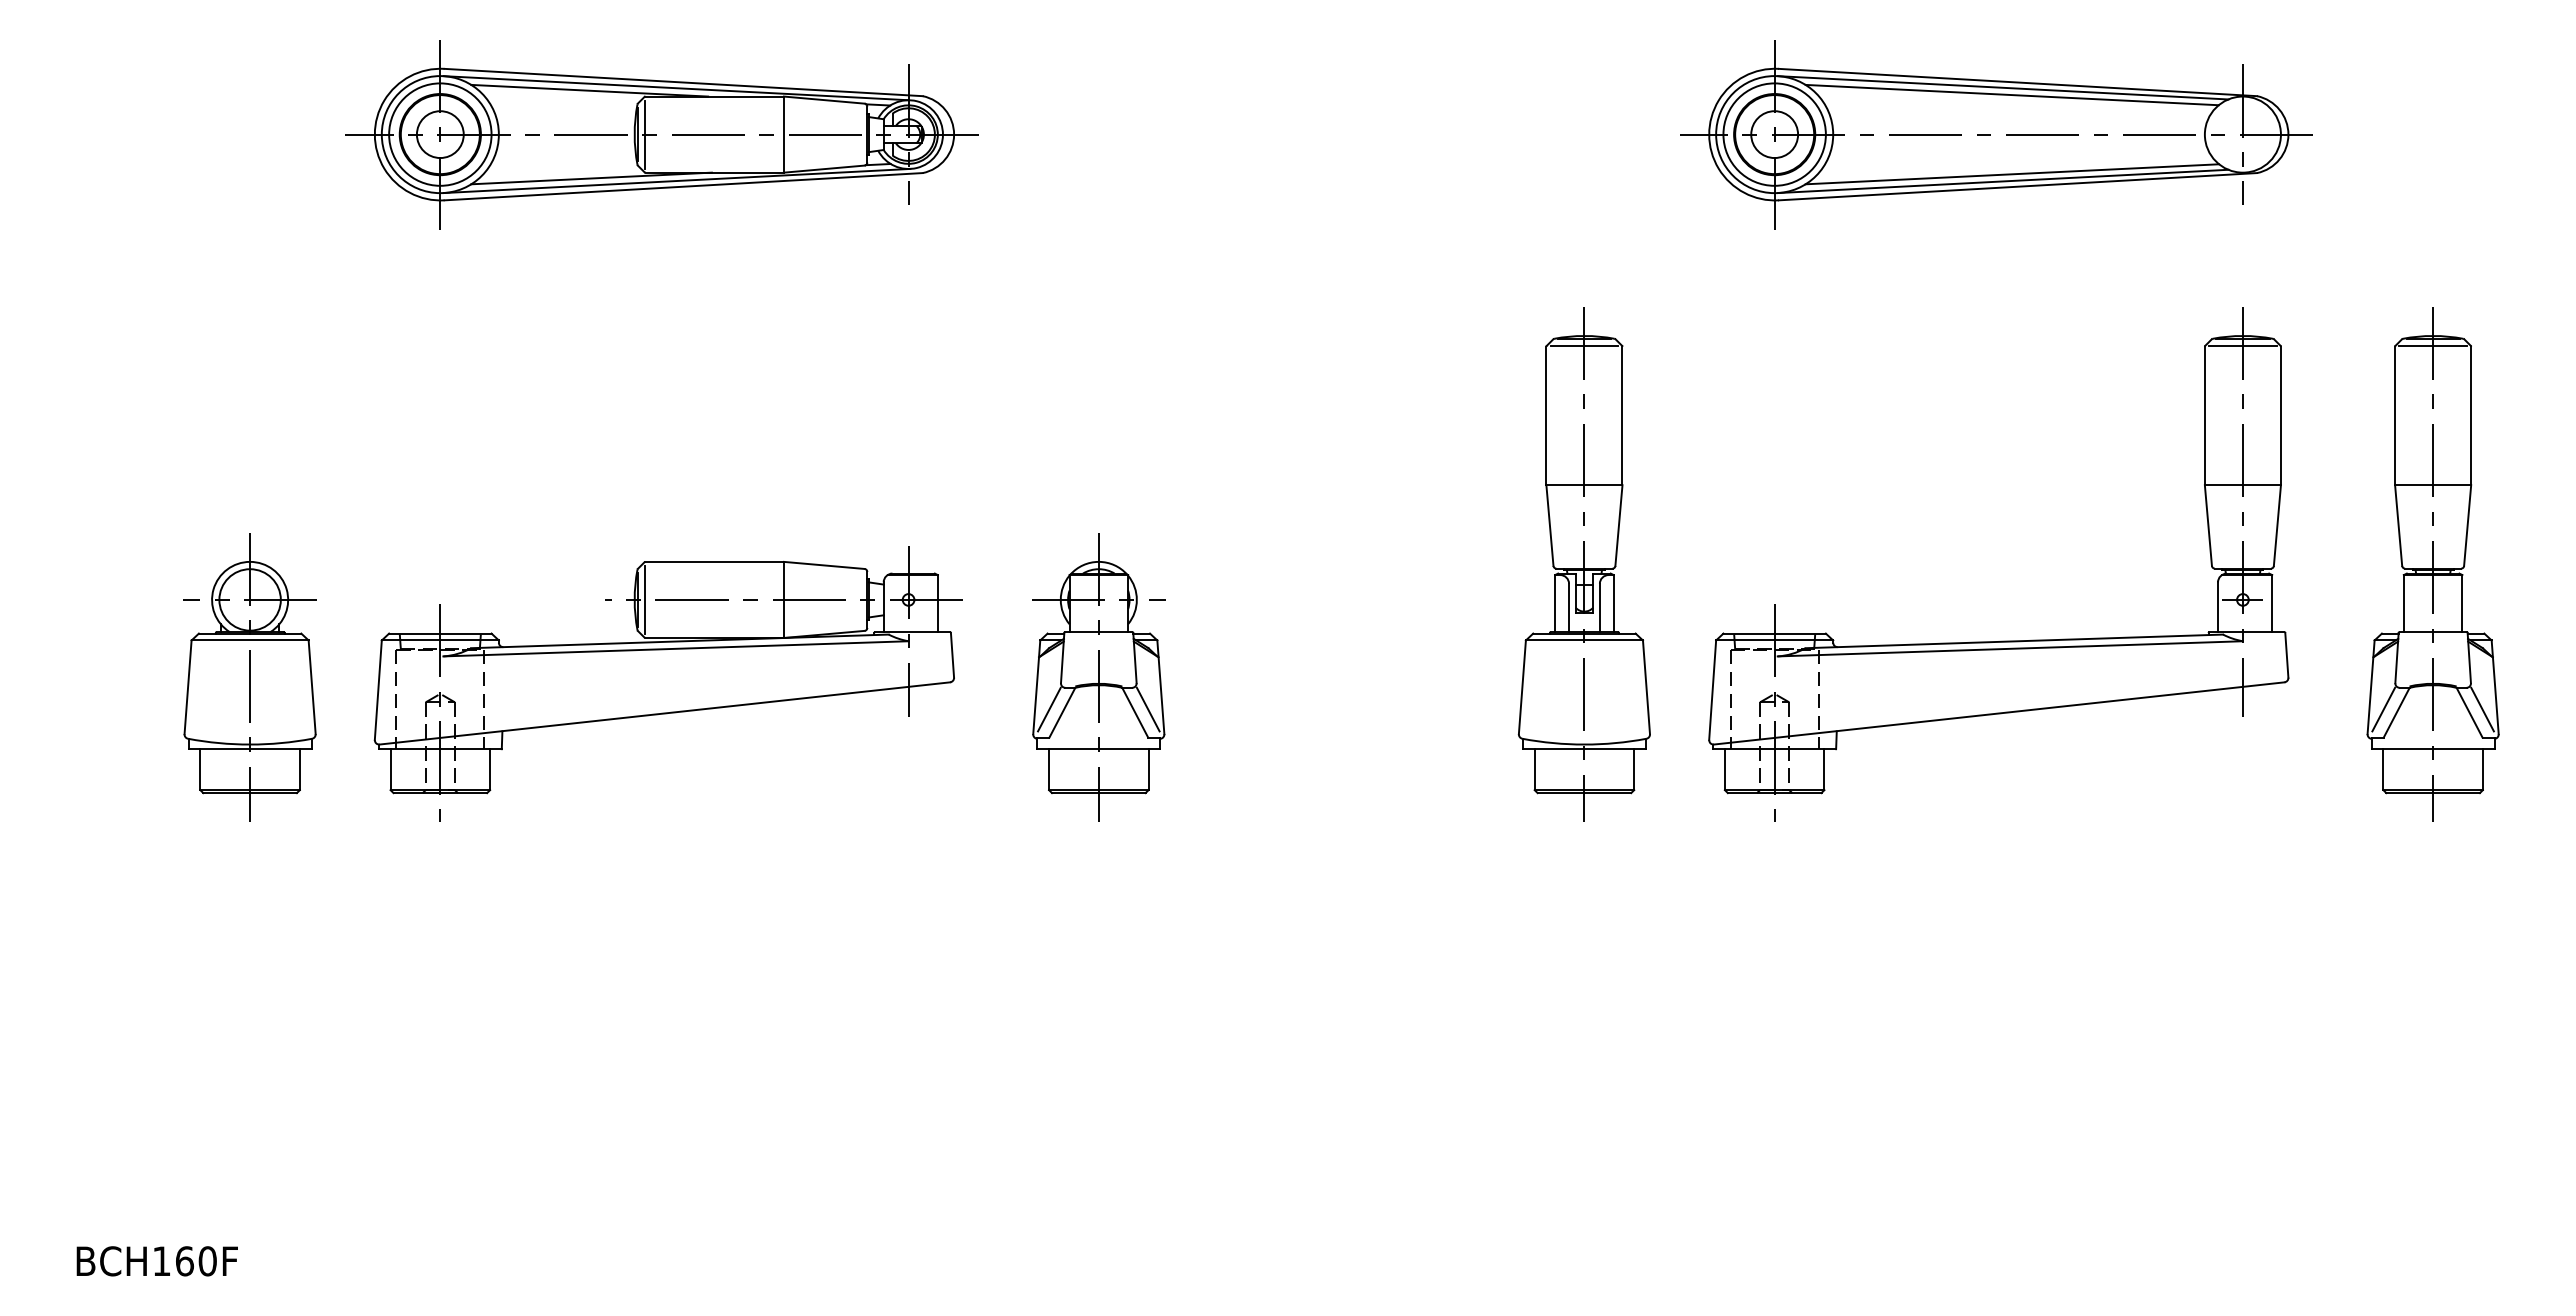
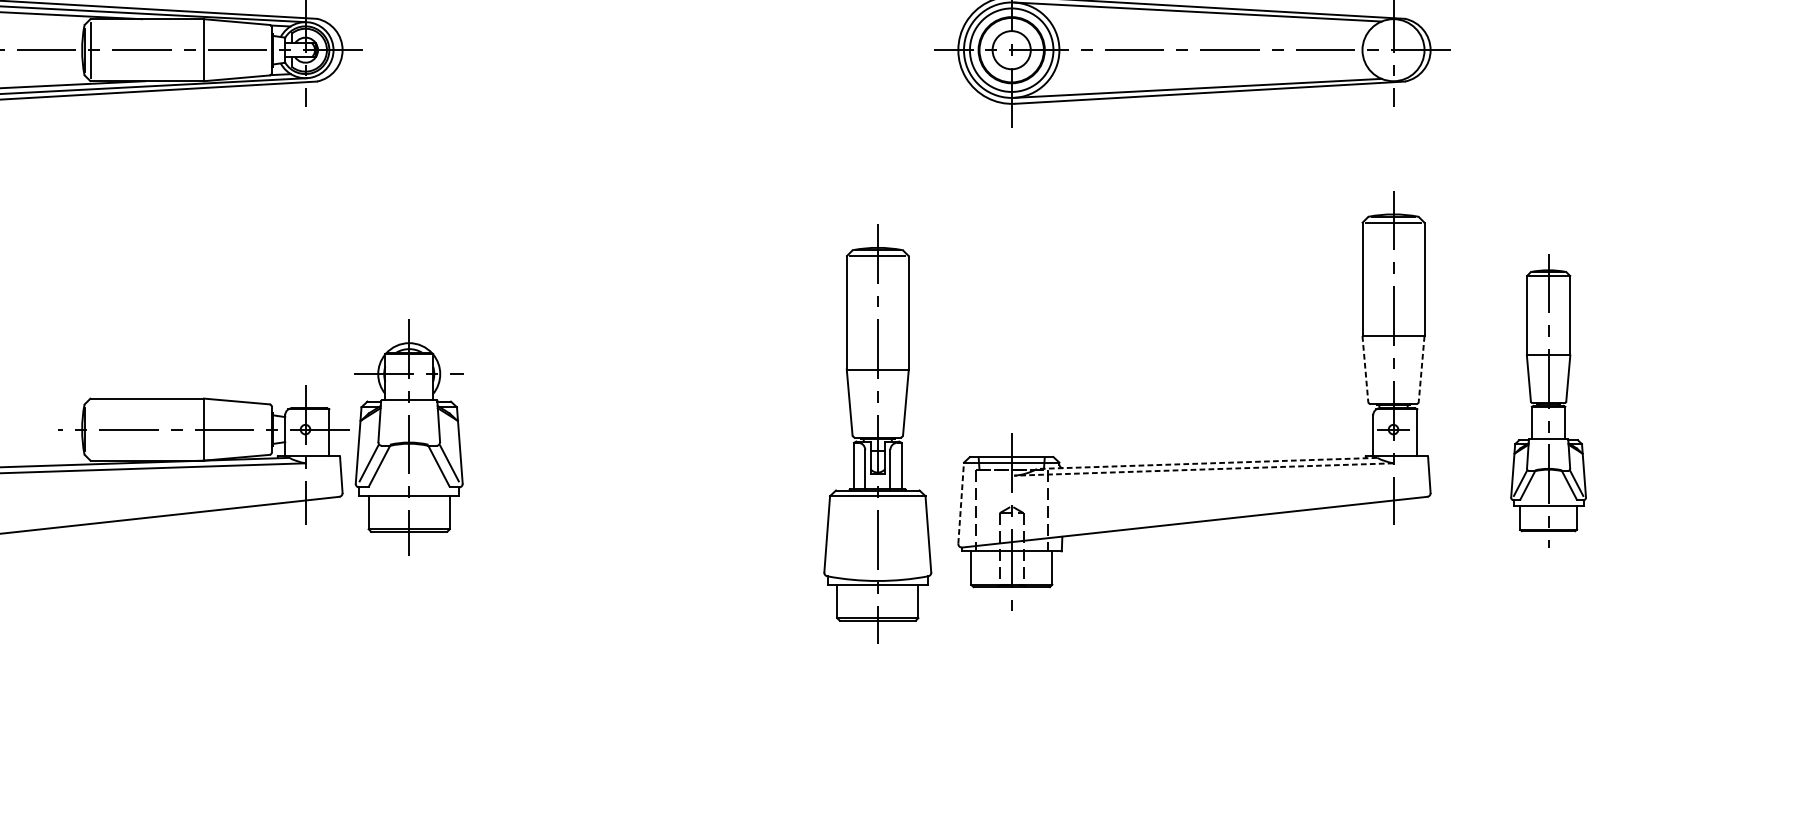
line: (2011, 94) -> (1204, 17), removed
line: (2012, 174) -> (1205, 82), removed
line: (2208, 525) -> (1365, 368), solid -> dashed
line: (2277, 525) -> (1421, 368), solid -> dashed
part: (1583, 564) -> (877, 434), moved
part: (2432, 564) -> (1548, 400), size x0.7
line: (644, 599) -> (90, 429), removed
line: (2014, 641) -> (1207, 463), solid -> dashed
line: (2010, 648) -> (1204, 469), solid -> dashed
part: (1098, 677) -> (408, 437), moved
line: (1712, 690) -> (961, 503), solid -> dashed

